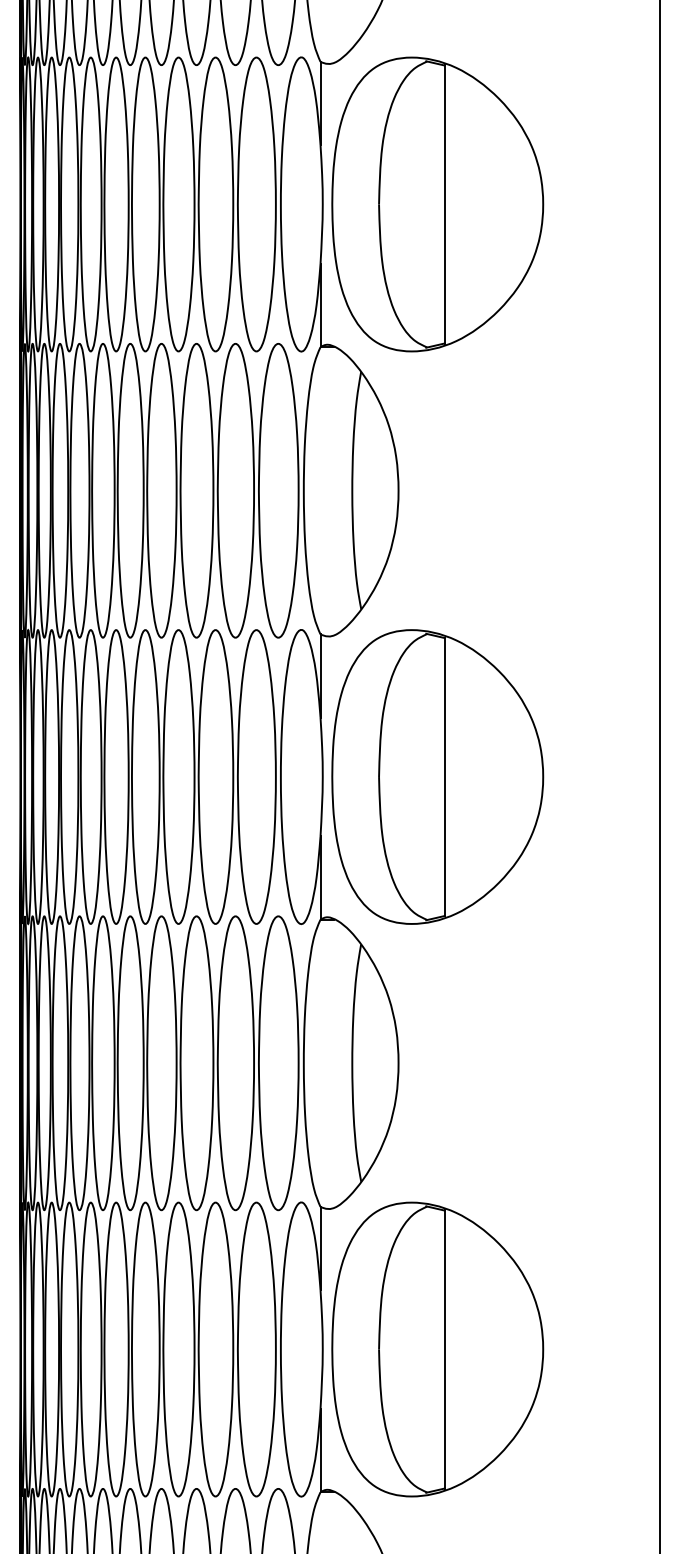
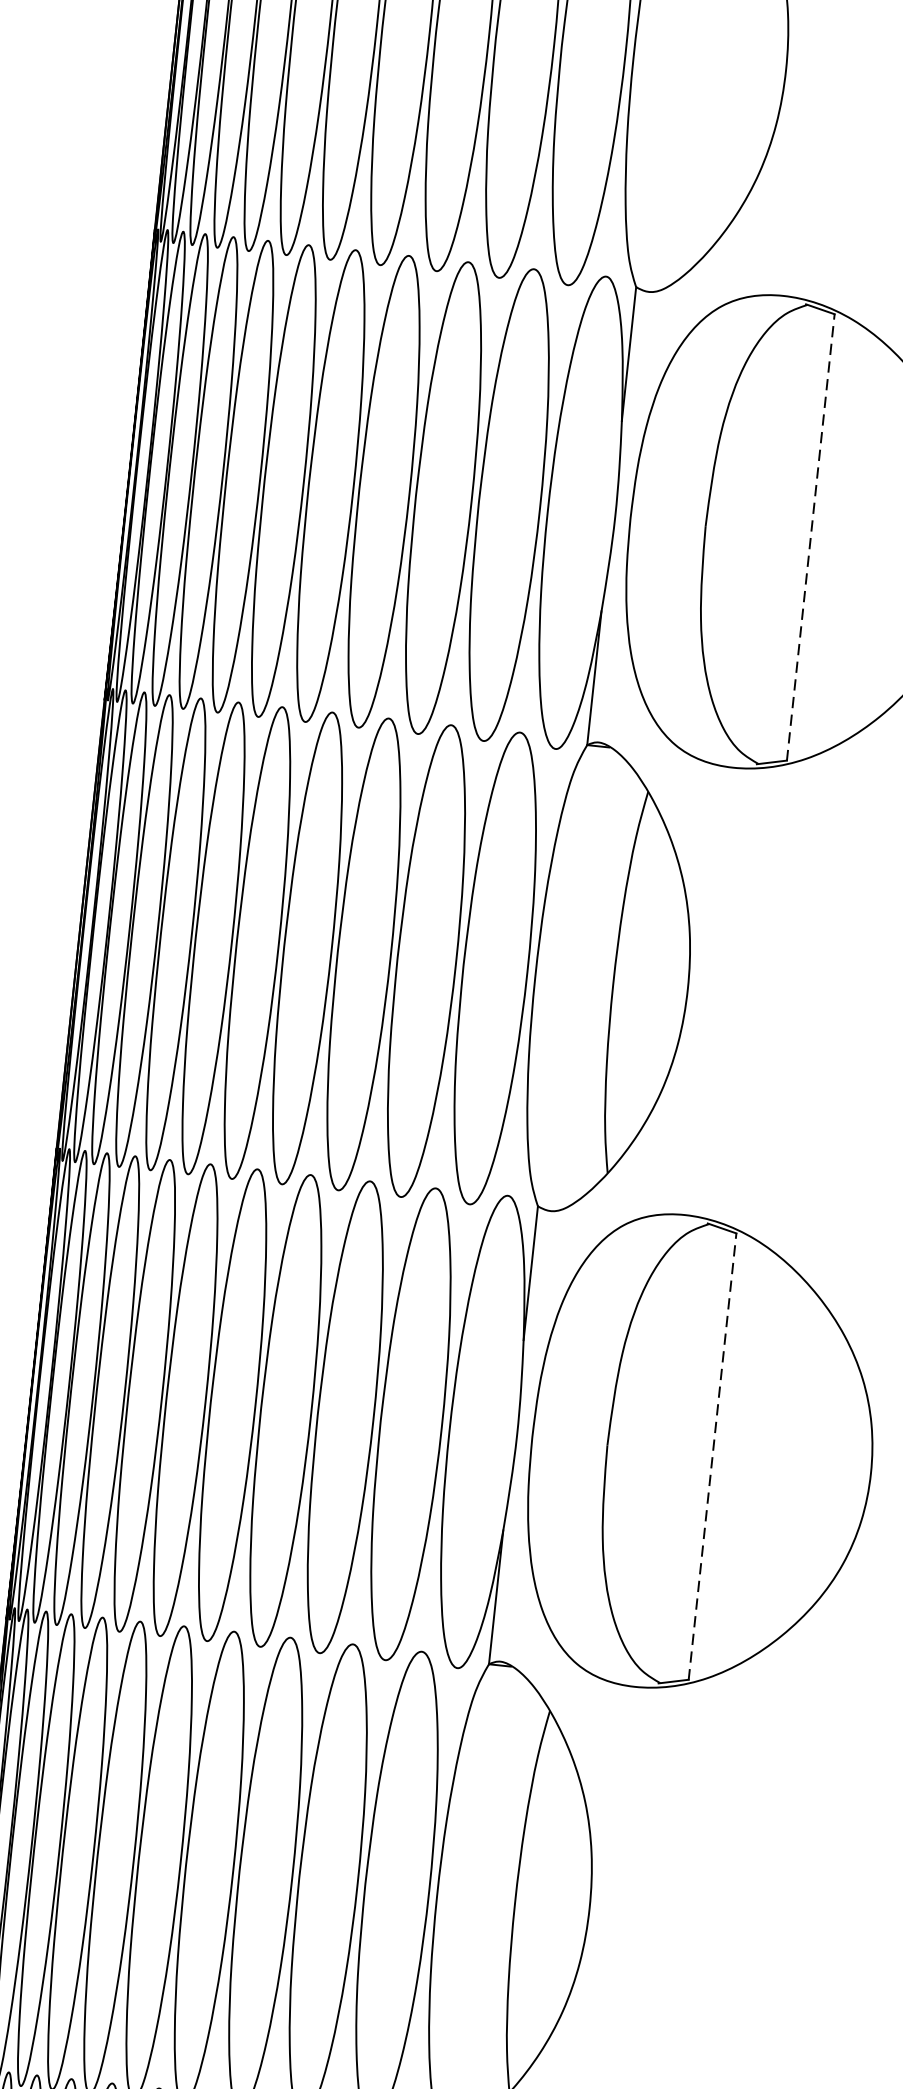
line: (444, 204) -> (810, 537), solid -> dashed
line: (444, 776) -> (712, 1455), solid -> dashed

